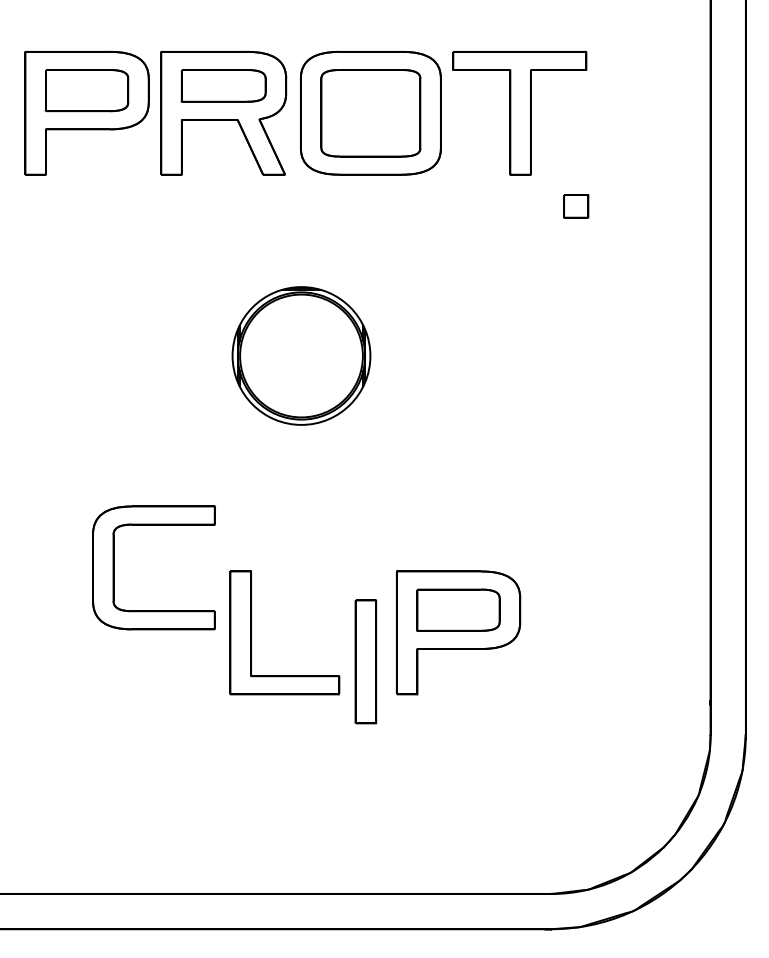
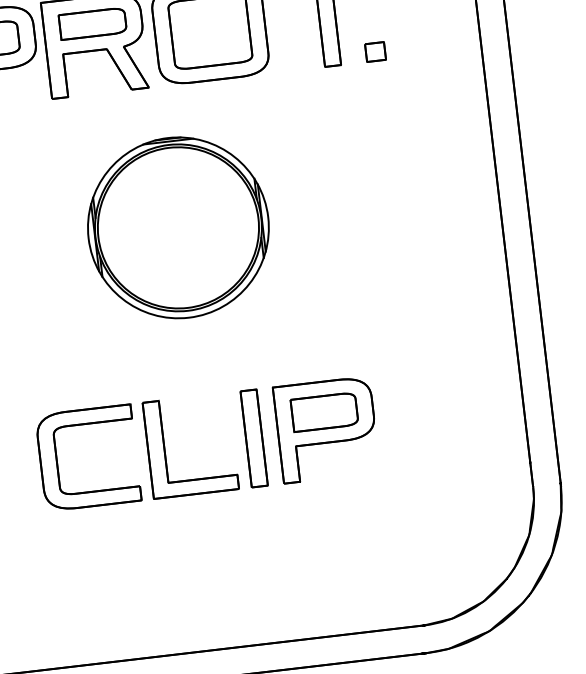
part: (576, 206) -> (375, 52), moved
part: (301, 355) -> (178, 227), size x1.67
part: (114, 567) -> (57, 461), moved
part: (365, 661) -> (253, 438), moved

